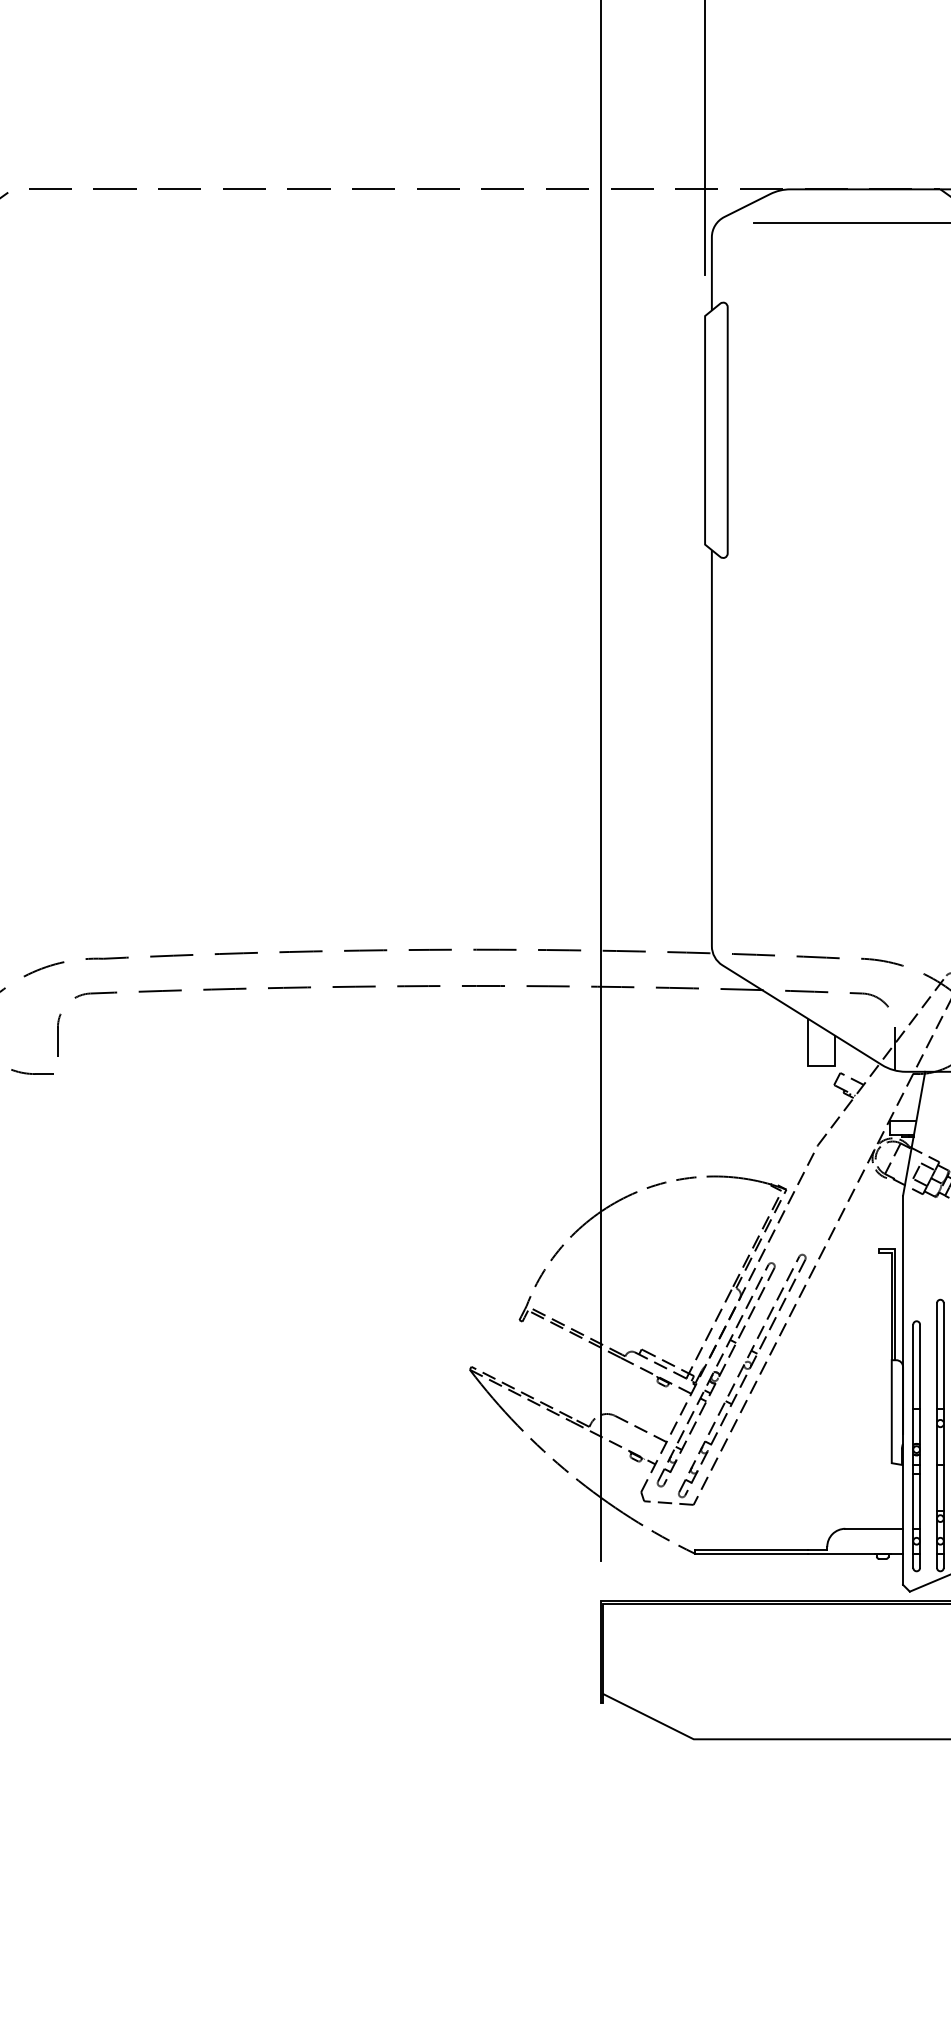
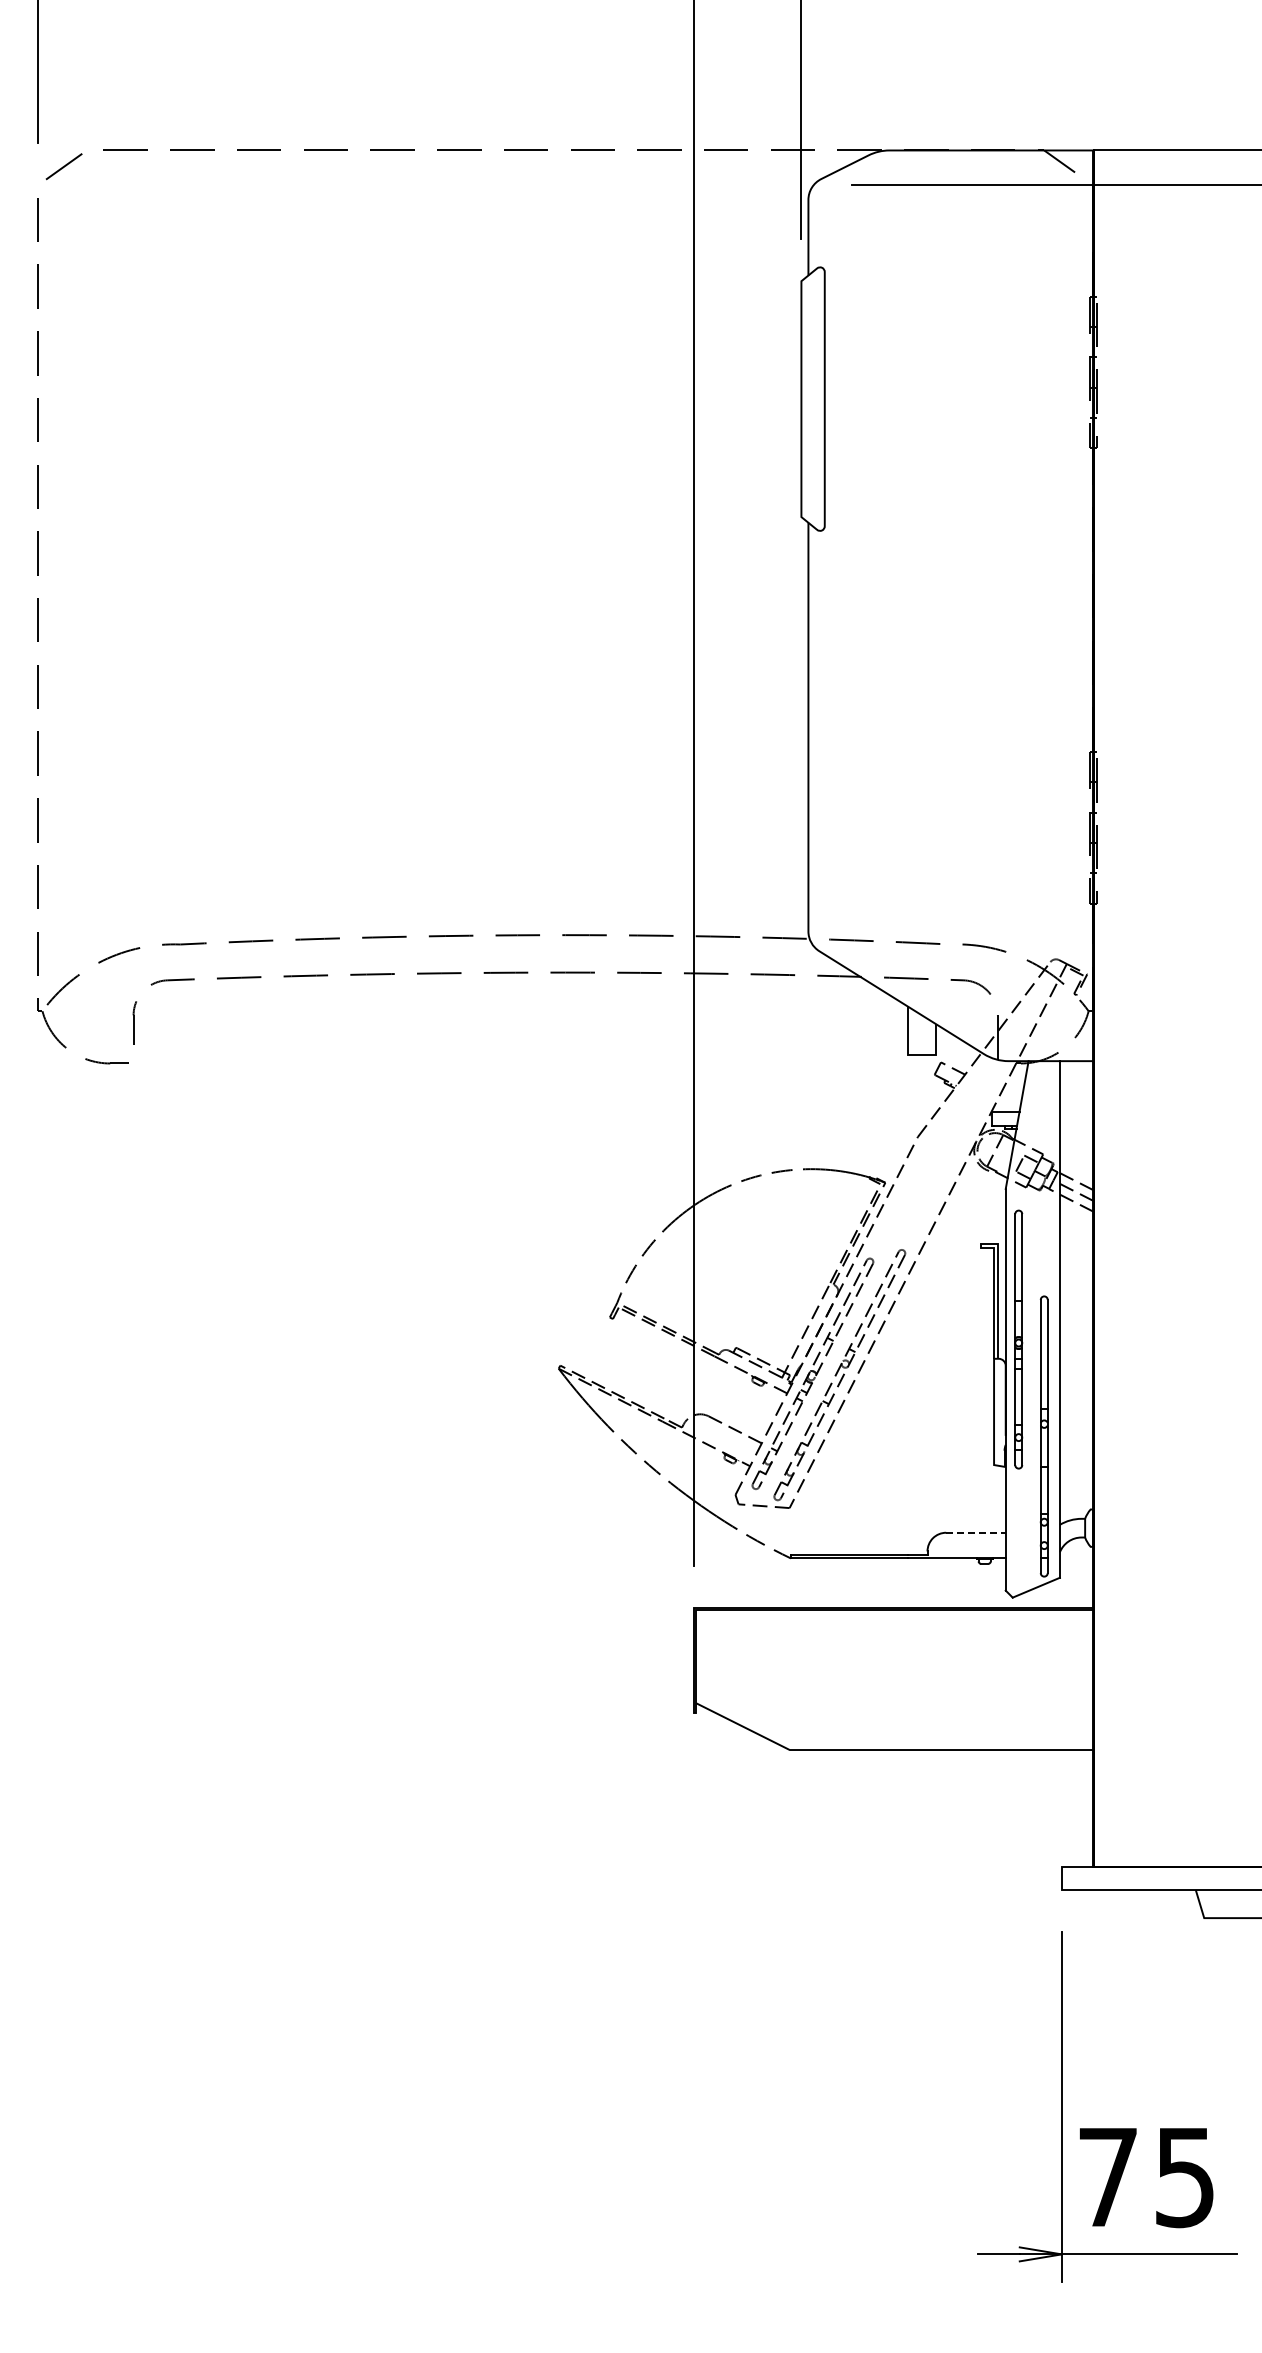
part: (916, 1446) -> (1018, 1339), moved
line: (873, 1528) -> (975, 1532), solid -> dashed

